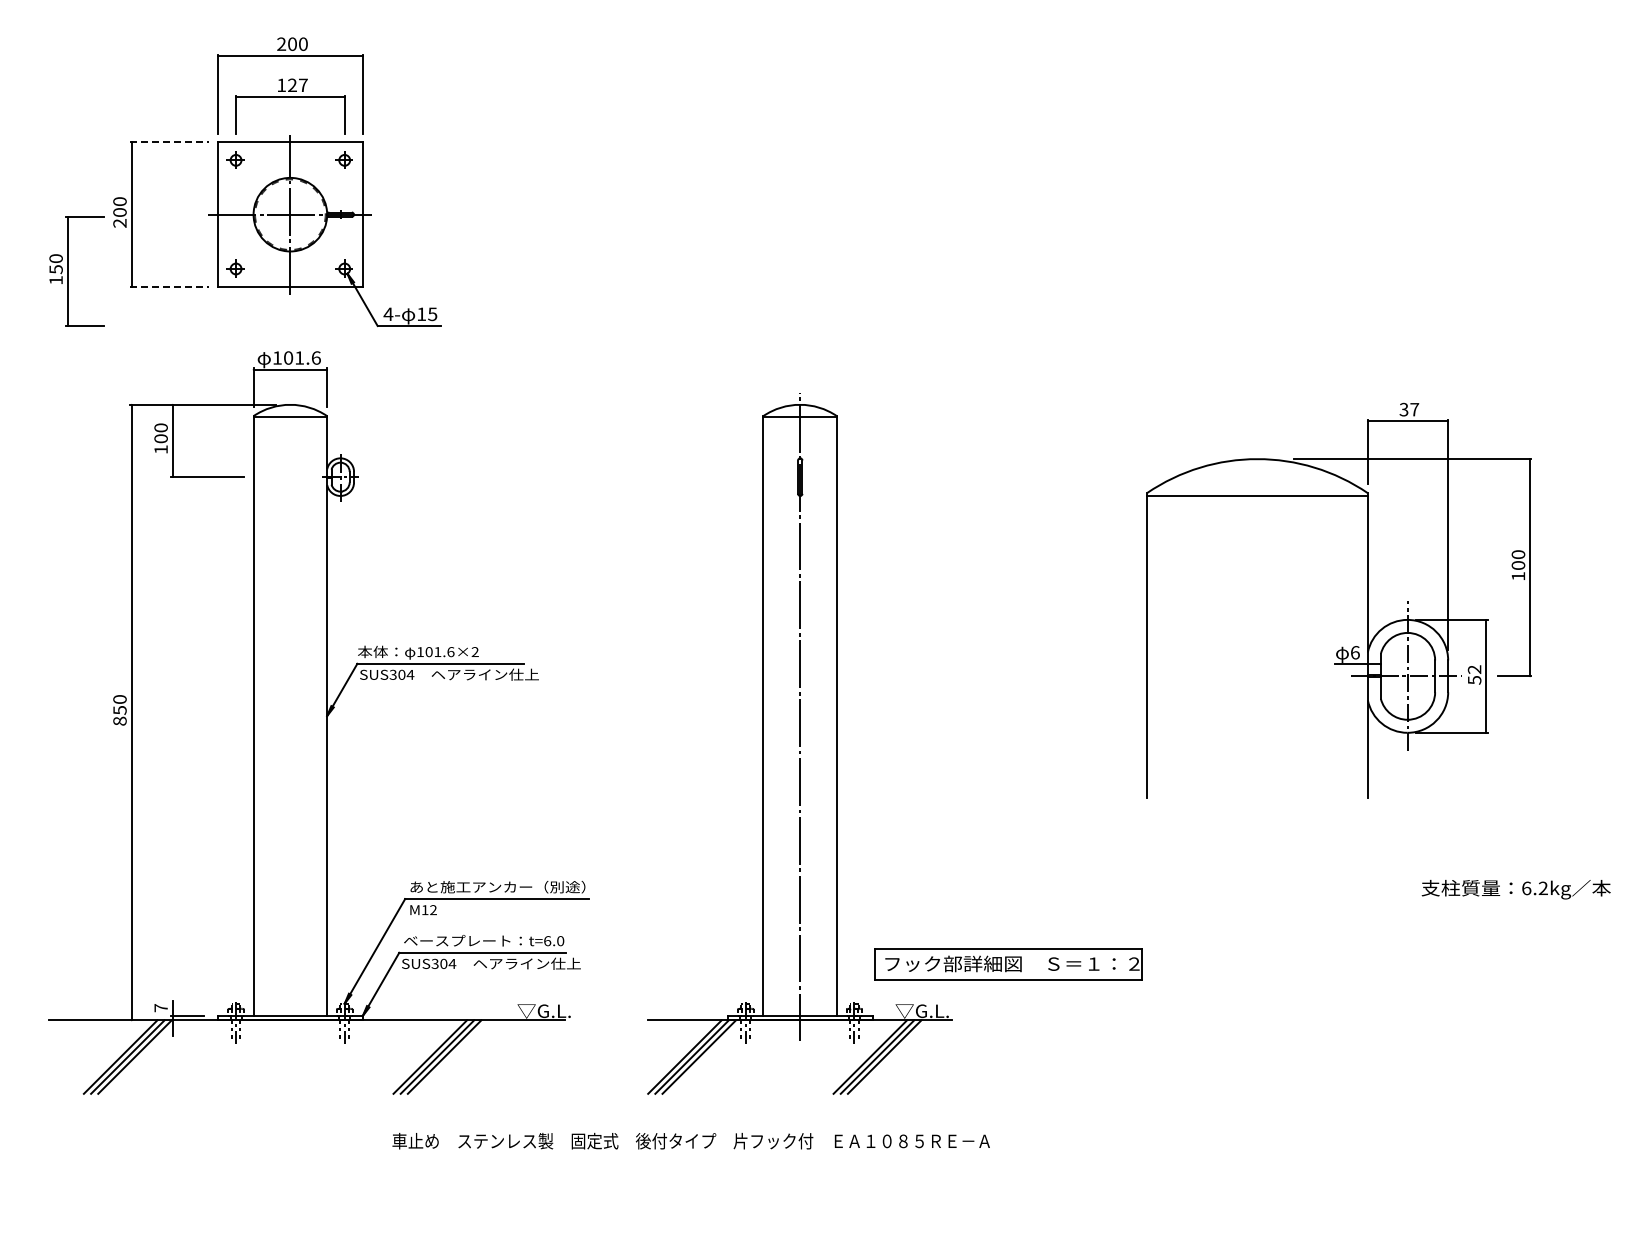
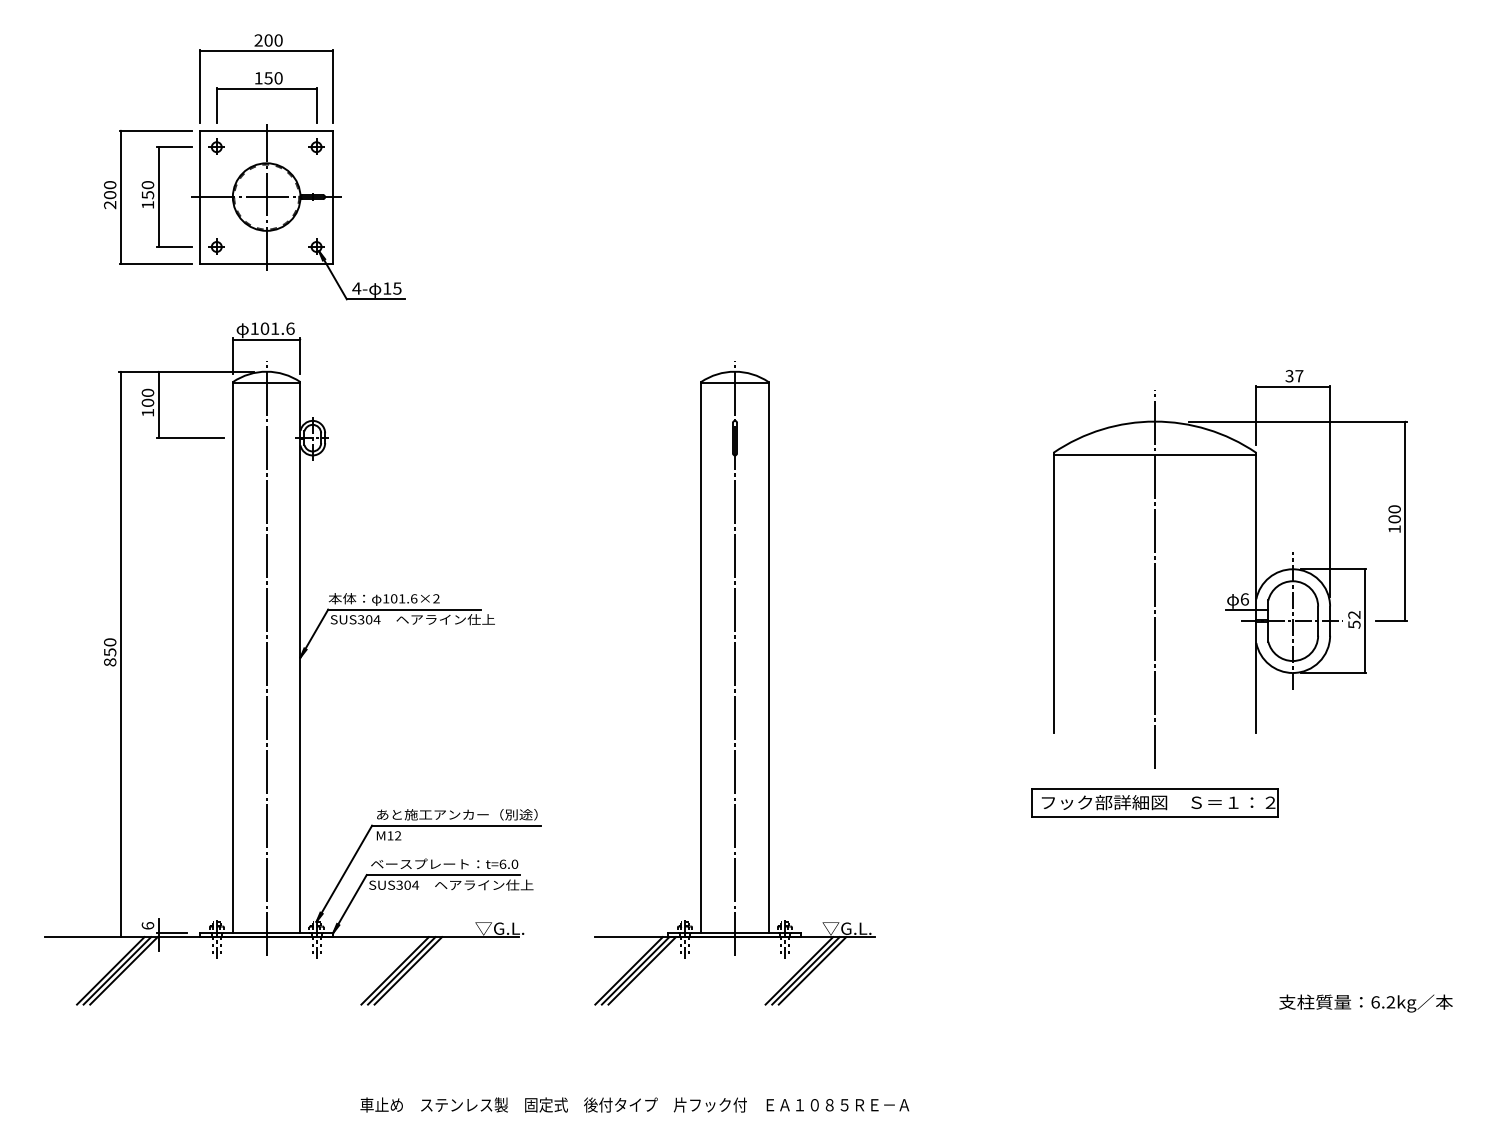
text: (297, 85) -> (273, 78), 127 -> 150
line: (170, 142) -> (156, 130), dashed -> solid
part: (68, 271) -> (159, 196), moved
line: (170, 287) -> (156, 263), dashed -> solid
line: (1257, 630) -> (1154, 579), added
line: (290, 717) -> (266, 658), added
text: (1515, 889) -> (1365, 1003), moved
part: (1008, 964) -> (1154, 803), moved
text: (160, 1007) -> (147, 925), 7 -> 6
text: (690, 1140) -> (634, 1104), moved

